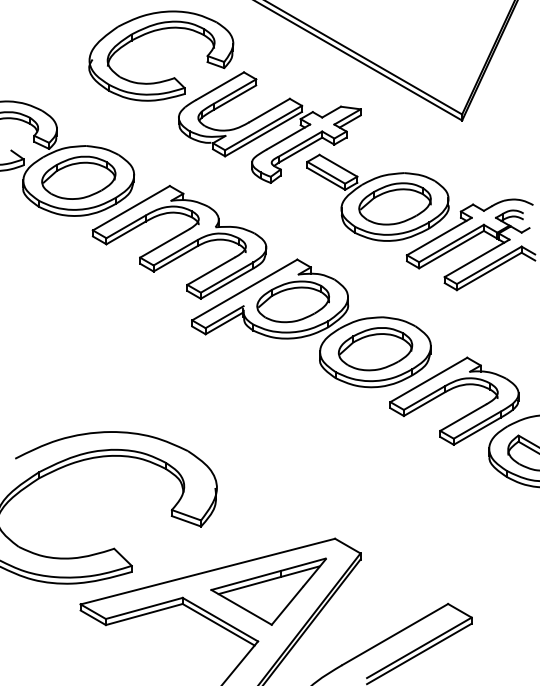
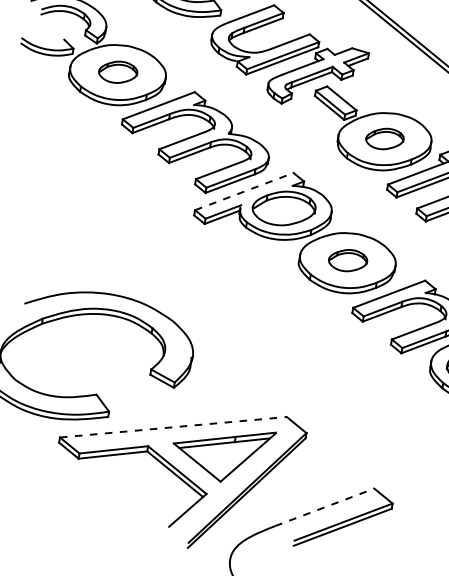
part: (78, 177) -> (117, 72), size x0.6
part: (394, 203) -> (384, 138), size x0.6
line: (244, 290) -> (244, 191), solid -> dashed
part: (375, 349) -> (347, 260), size x0.6
line: (208, 571) -> (173, 427), solid -> dashed
line: (395, 634) -> (325, 507), solid -> dashed

